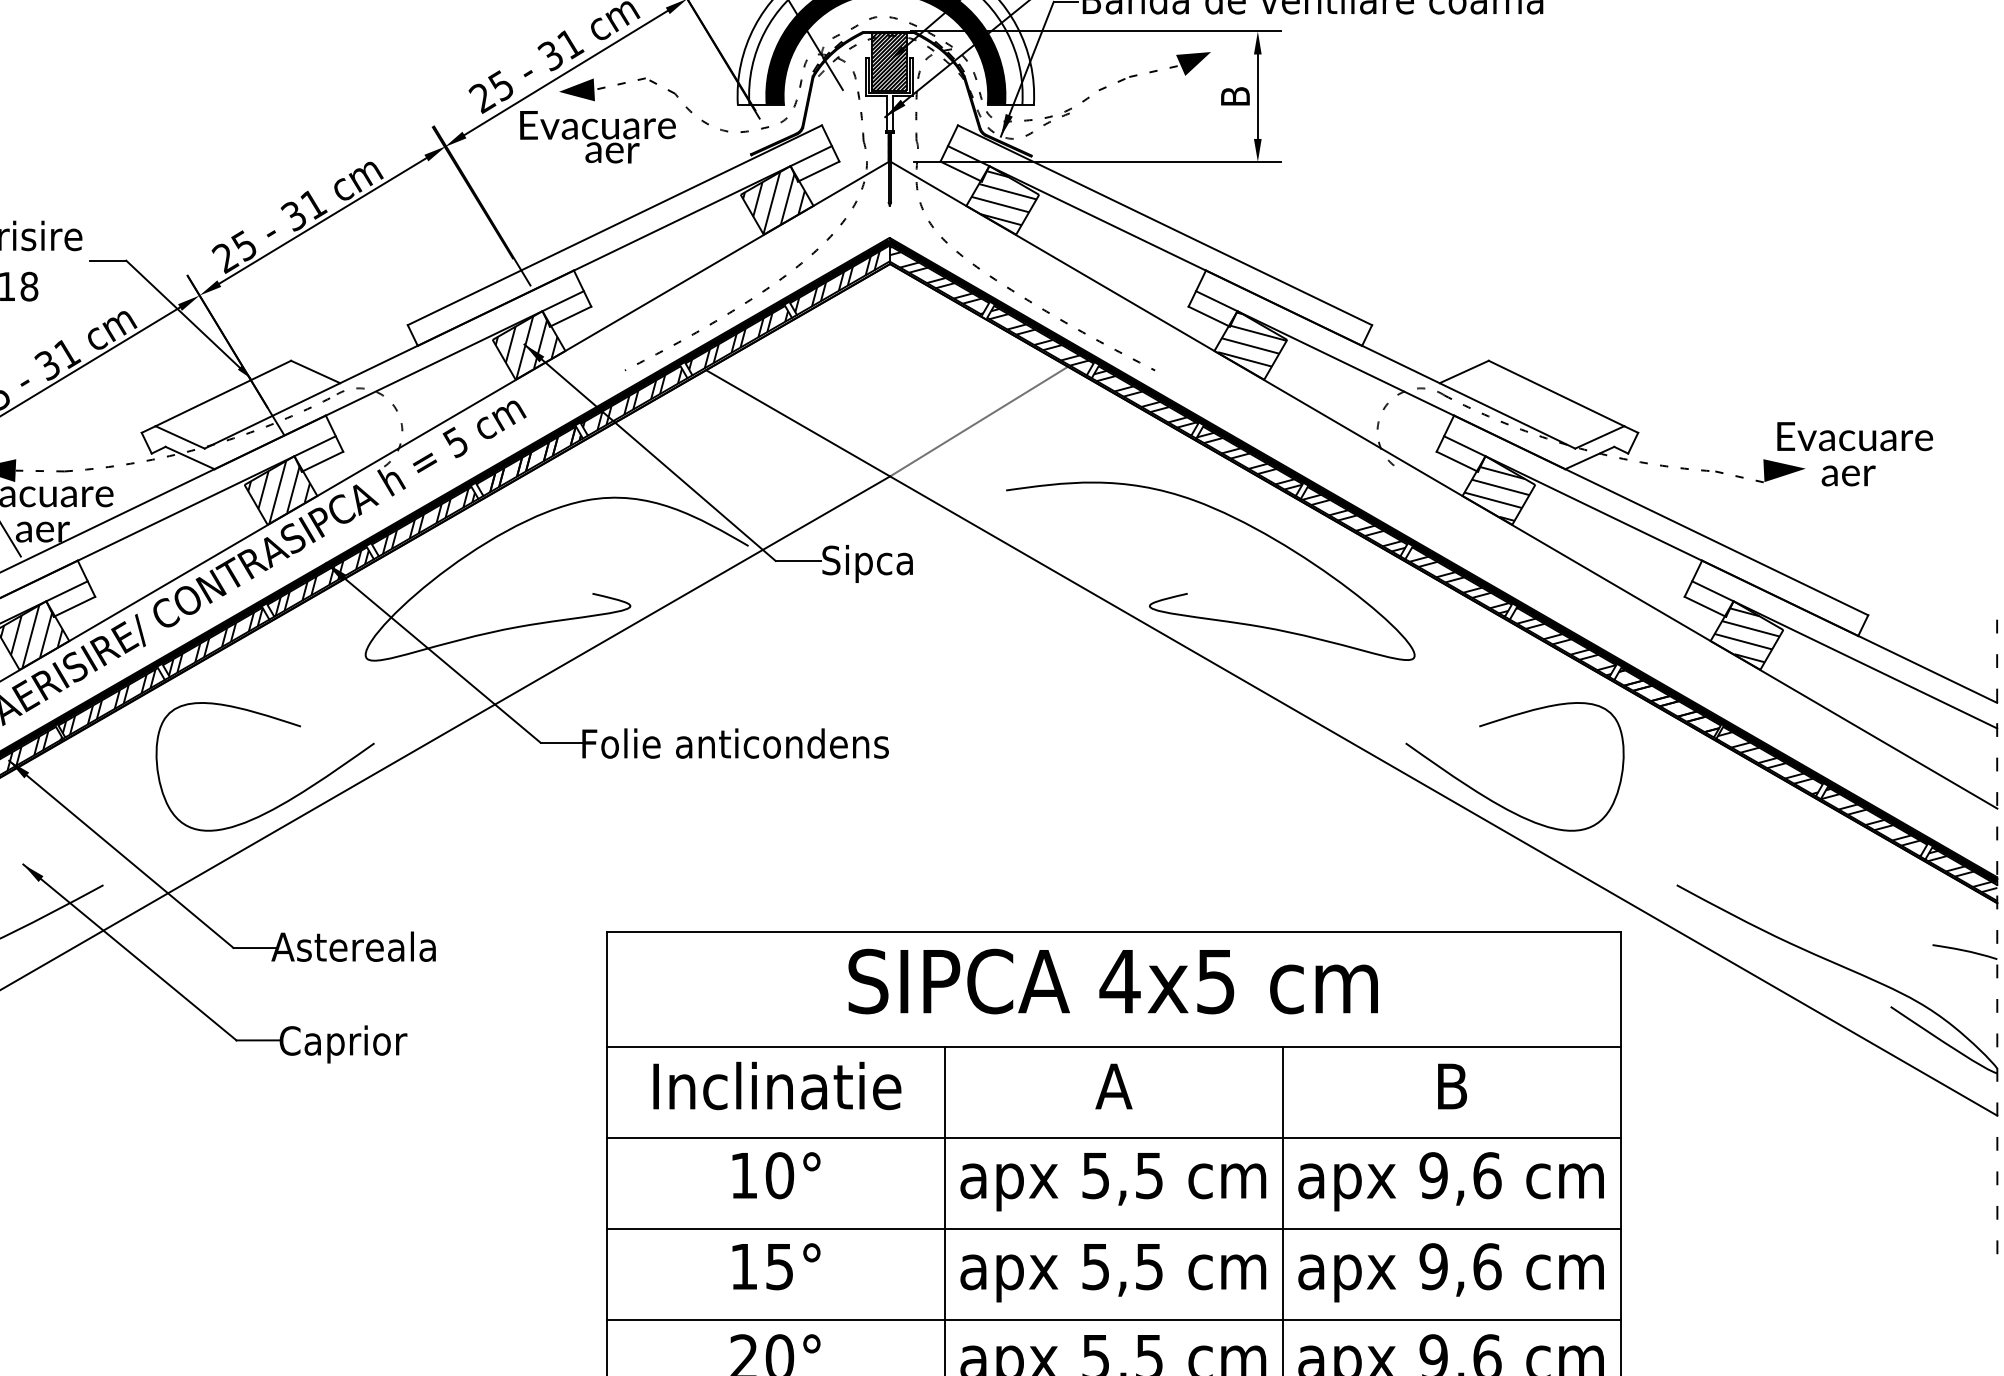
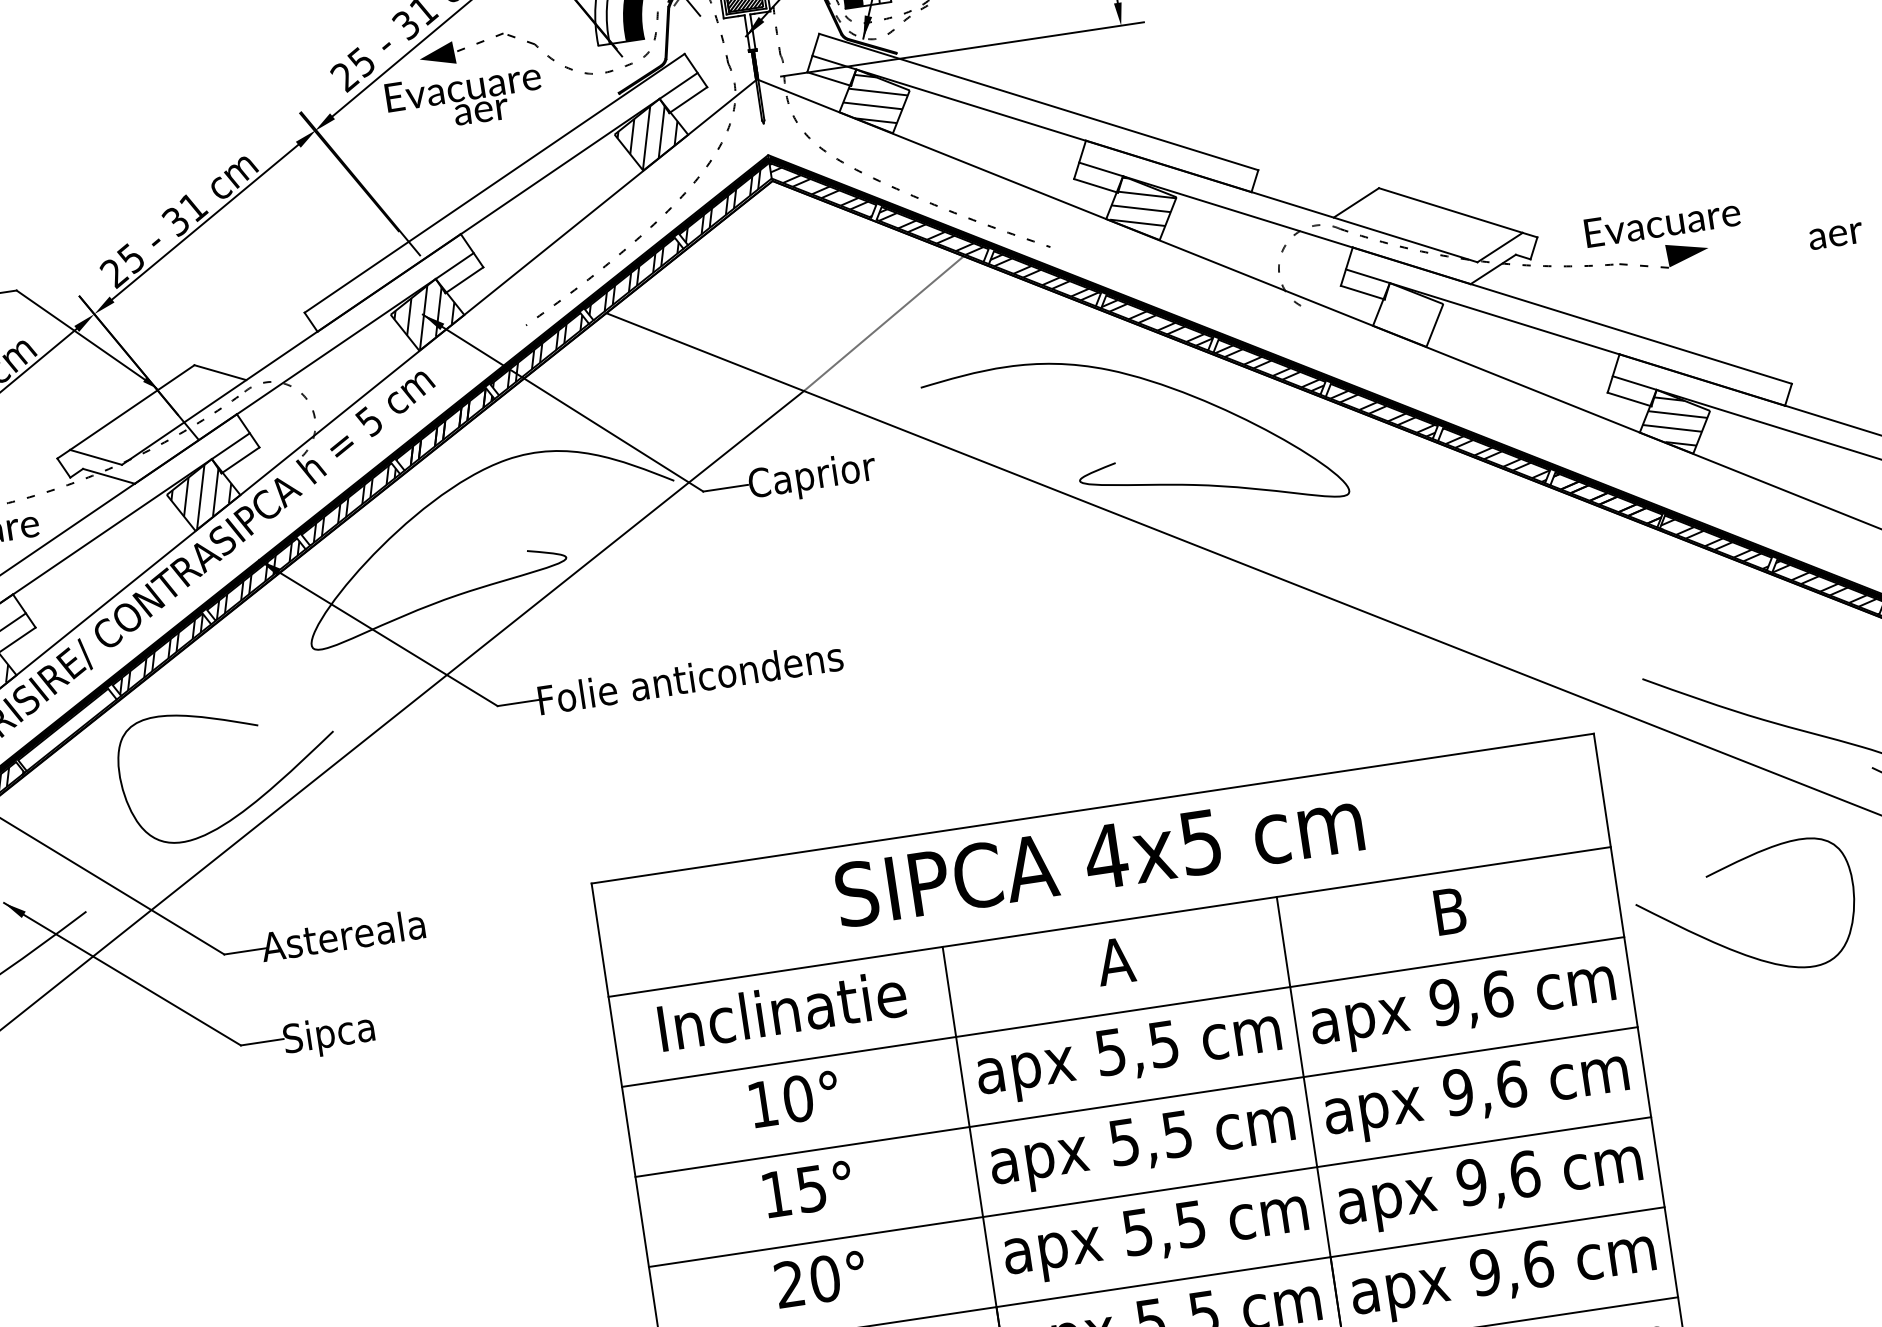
text: (1855, 436) -> (1662, 222), moved
text: (1848, 475) -> (1835, 235), moved
hatch: (1496, 493) -> (1406, 318), removed
text: (885, 563) -> (812, 477), Sipca -> Caprior
hatch: (108, 701) -> (64, 729), removed
curve: (1493, 800) -> (1730, 948), moved
text: (343, 1044) -> (347, 1033), Caprior -> Sipca

